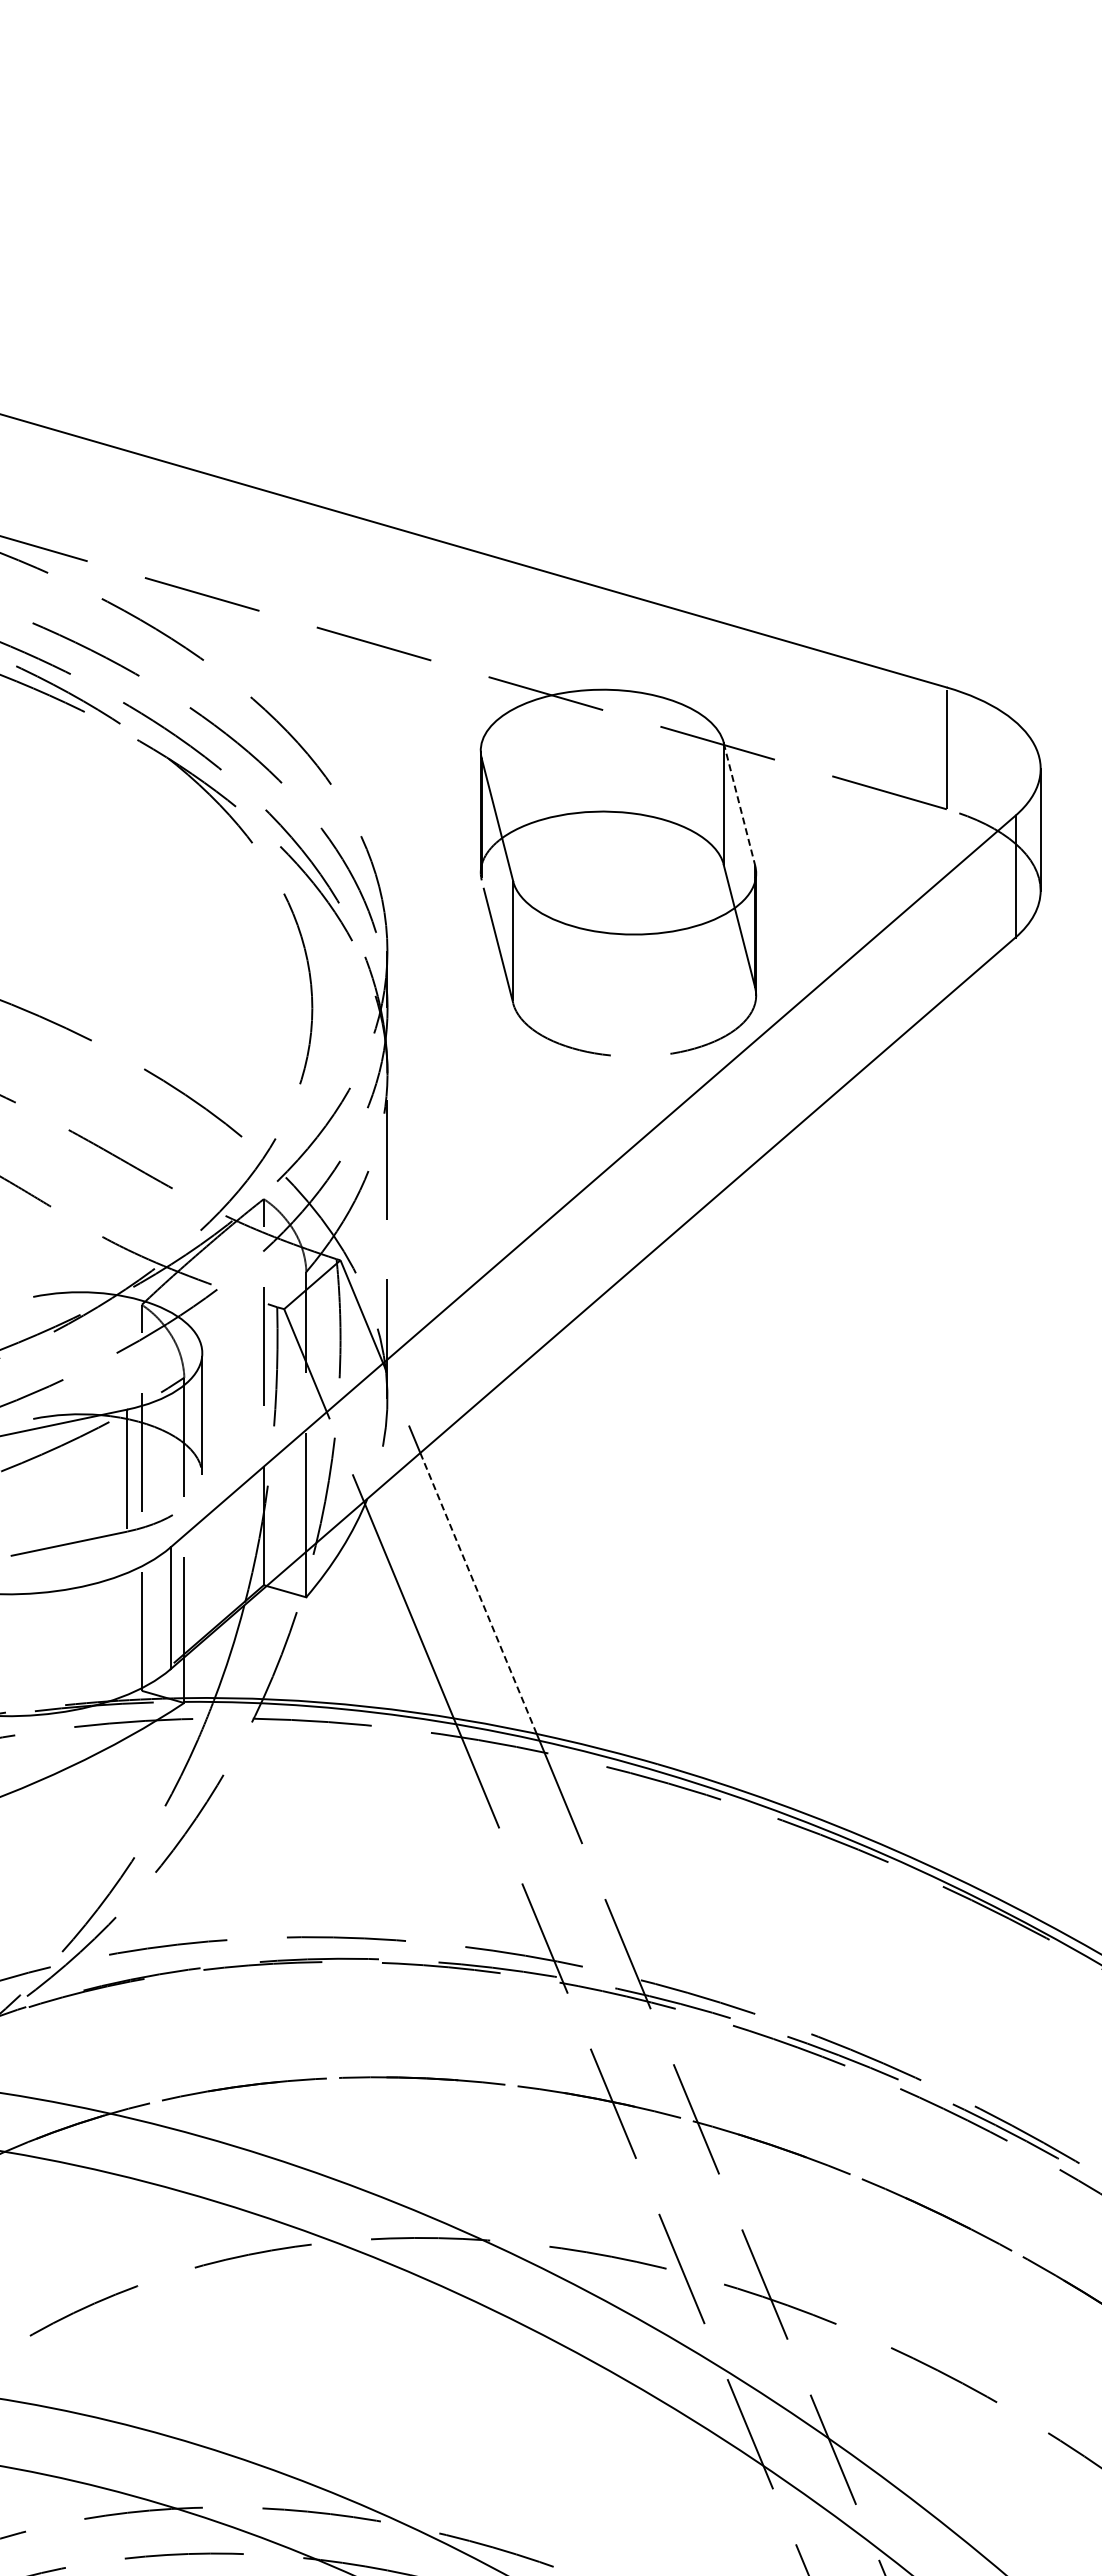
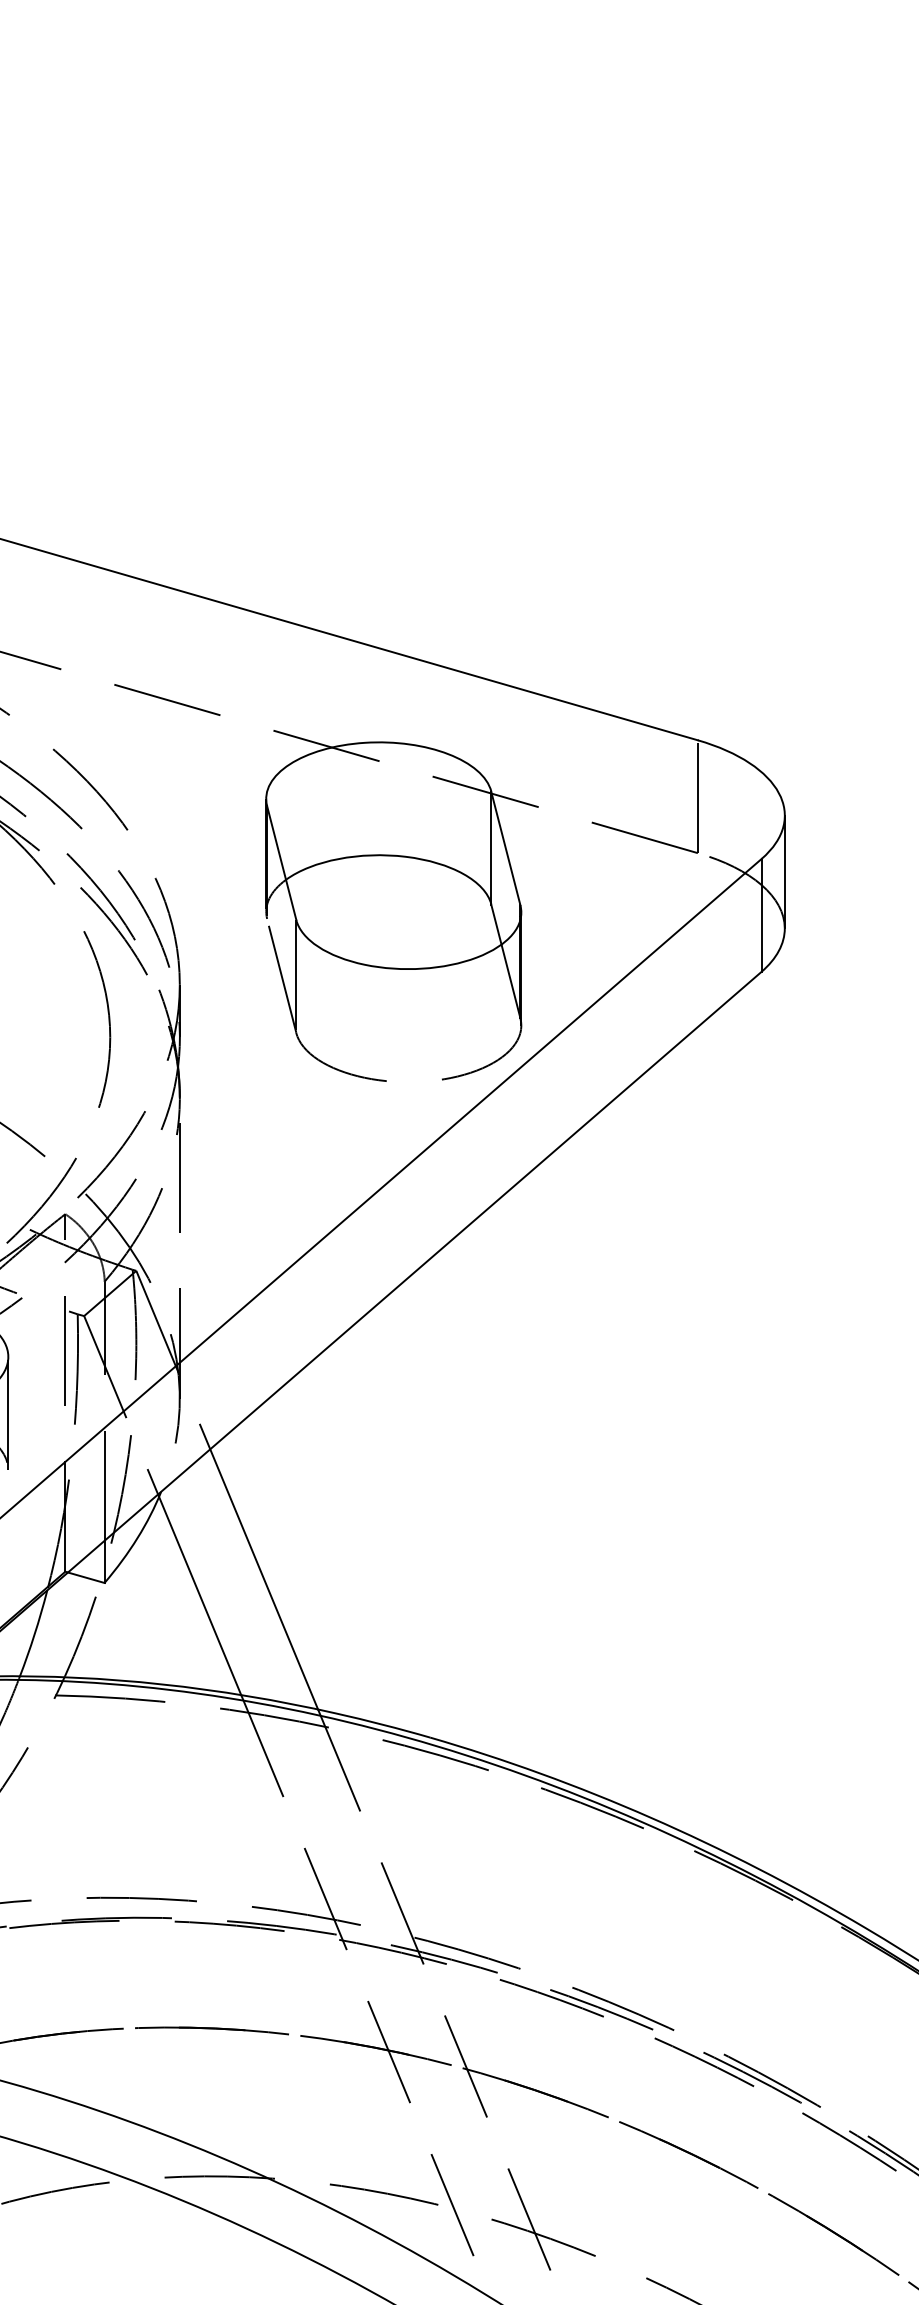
line: (739, 804) -> (505, 848), dashed -> solid
line: (478, 1593) -> (264, 1579), dashed -> solid

